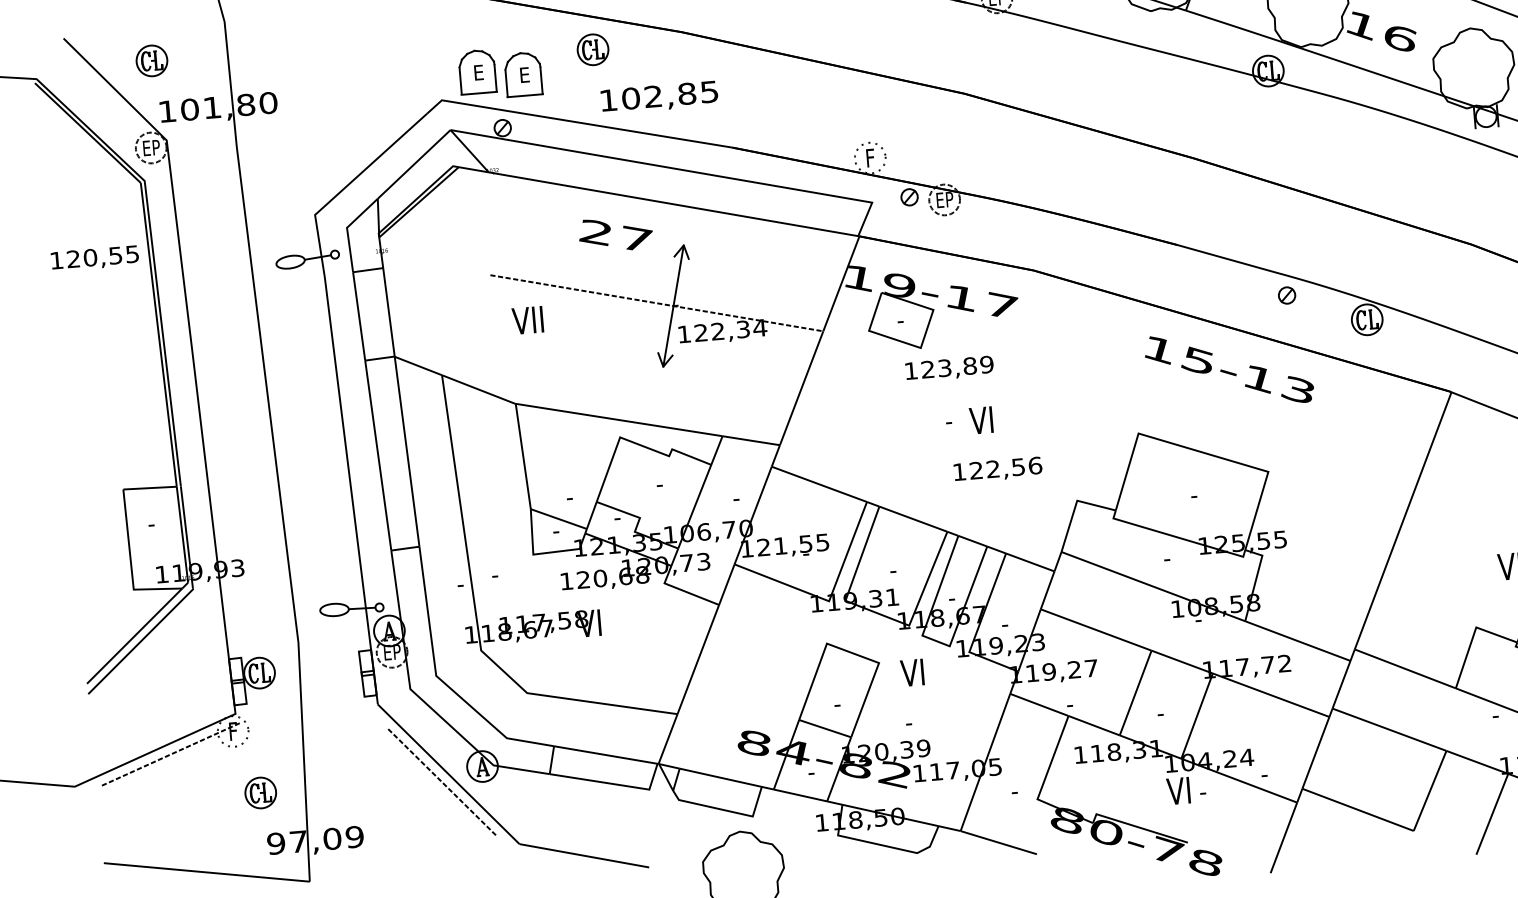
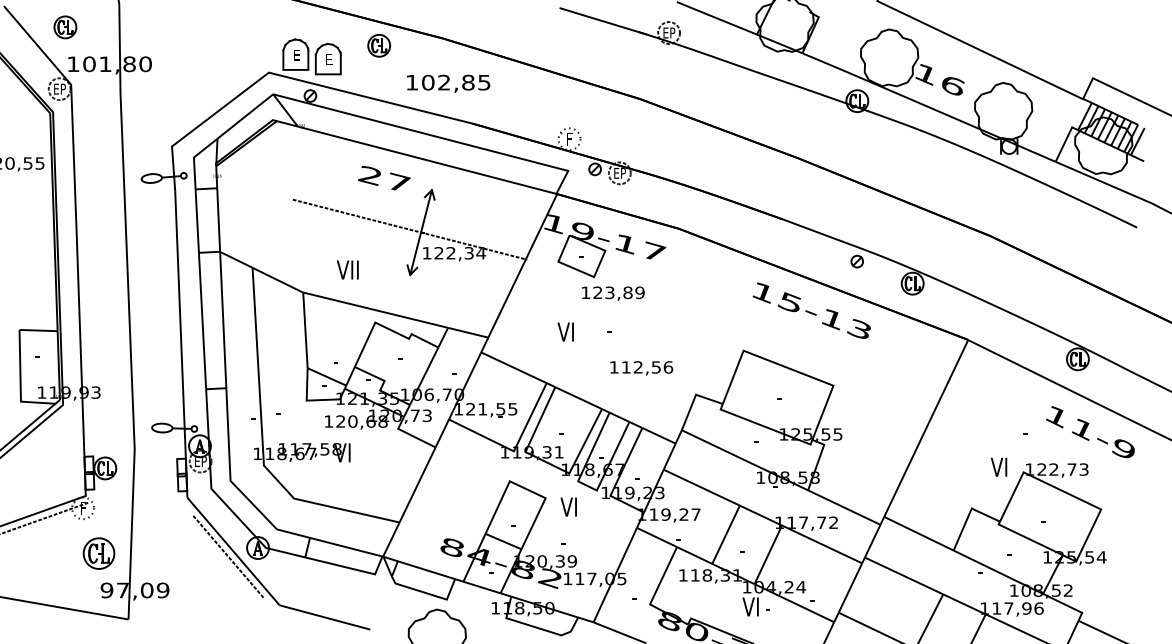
text: (659, 97) -> (448, 83), moved
text: (527, 319) -> (347, 269), moved
text: (980, 419) -> (565, 331), moved
text: (975, 470) -> (625, 367), 122,56 -> 112,56
part: (260, 792) -> (98, 553), size x1.4

